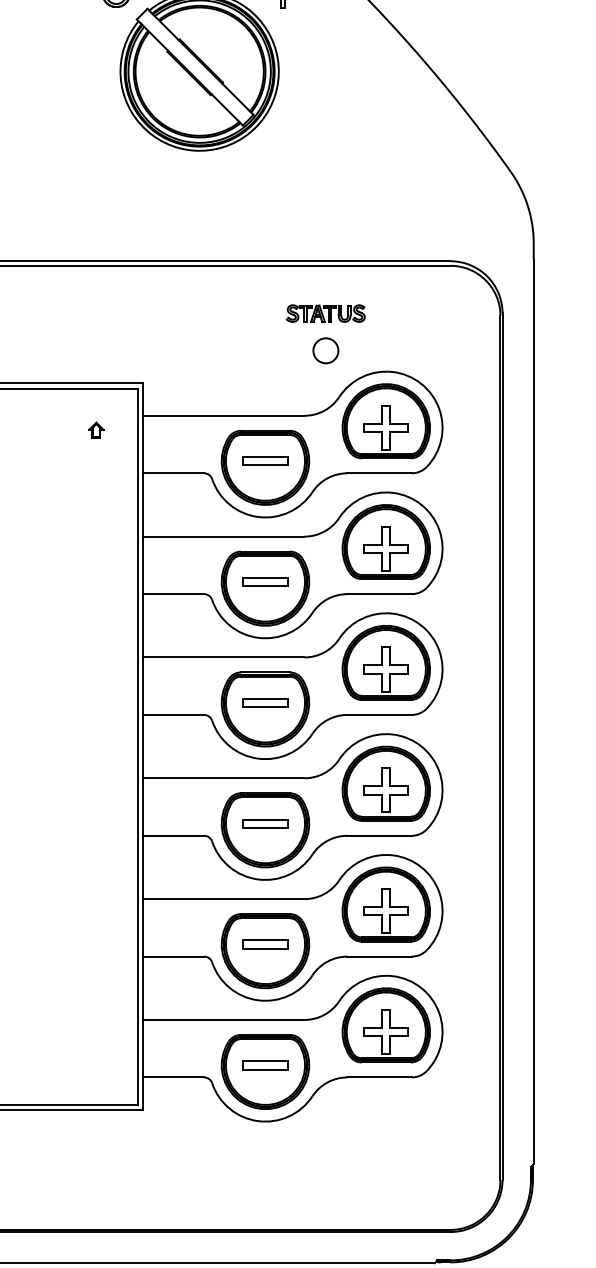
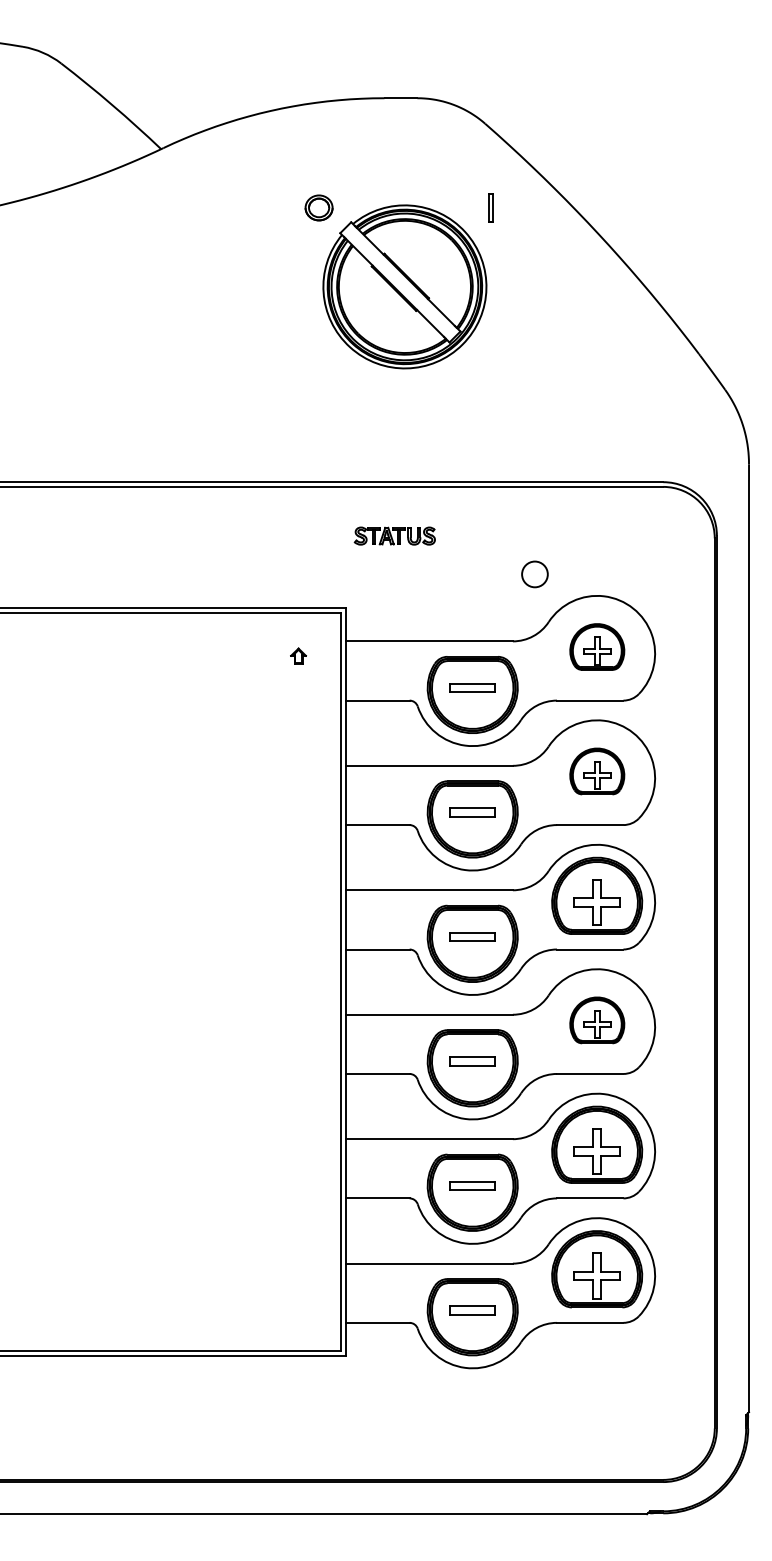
part: (325, 313) -> (394, 535), moved
part: (386, 420) -> (597, 646), size x0.6
part: (386, 542) -> (597, 771), size x0.6
part: (386, 783) -> (597, 1020), size x0.6

